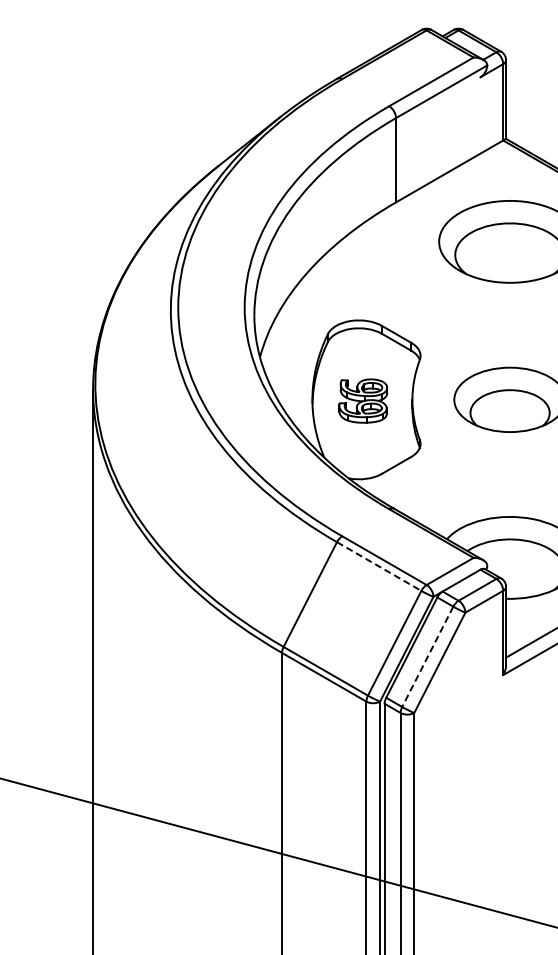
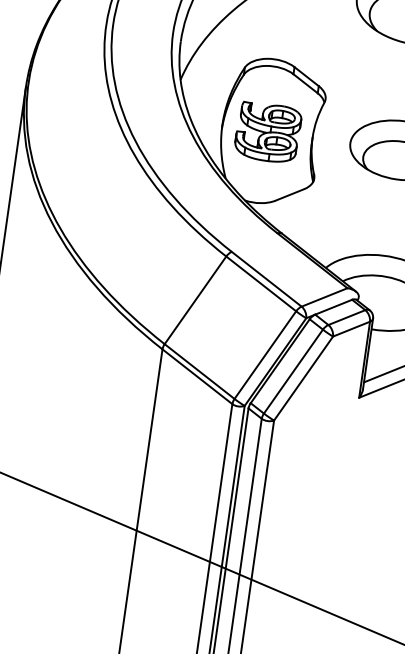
part: (363, 400) -> (268, 132), size x1.43
line: (379, 566) -> (261, 283), dashed -> solid
line: (427, 657) -> (293, 372), dashed -> solid

